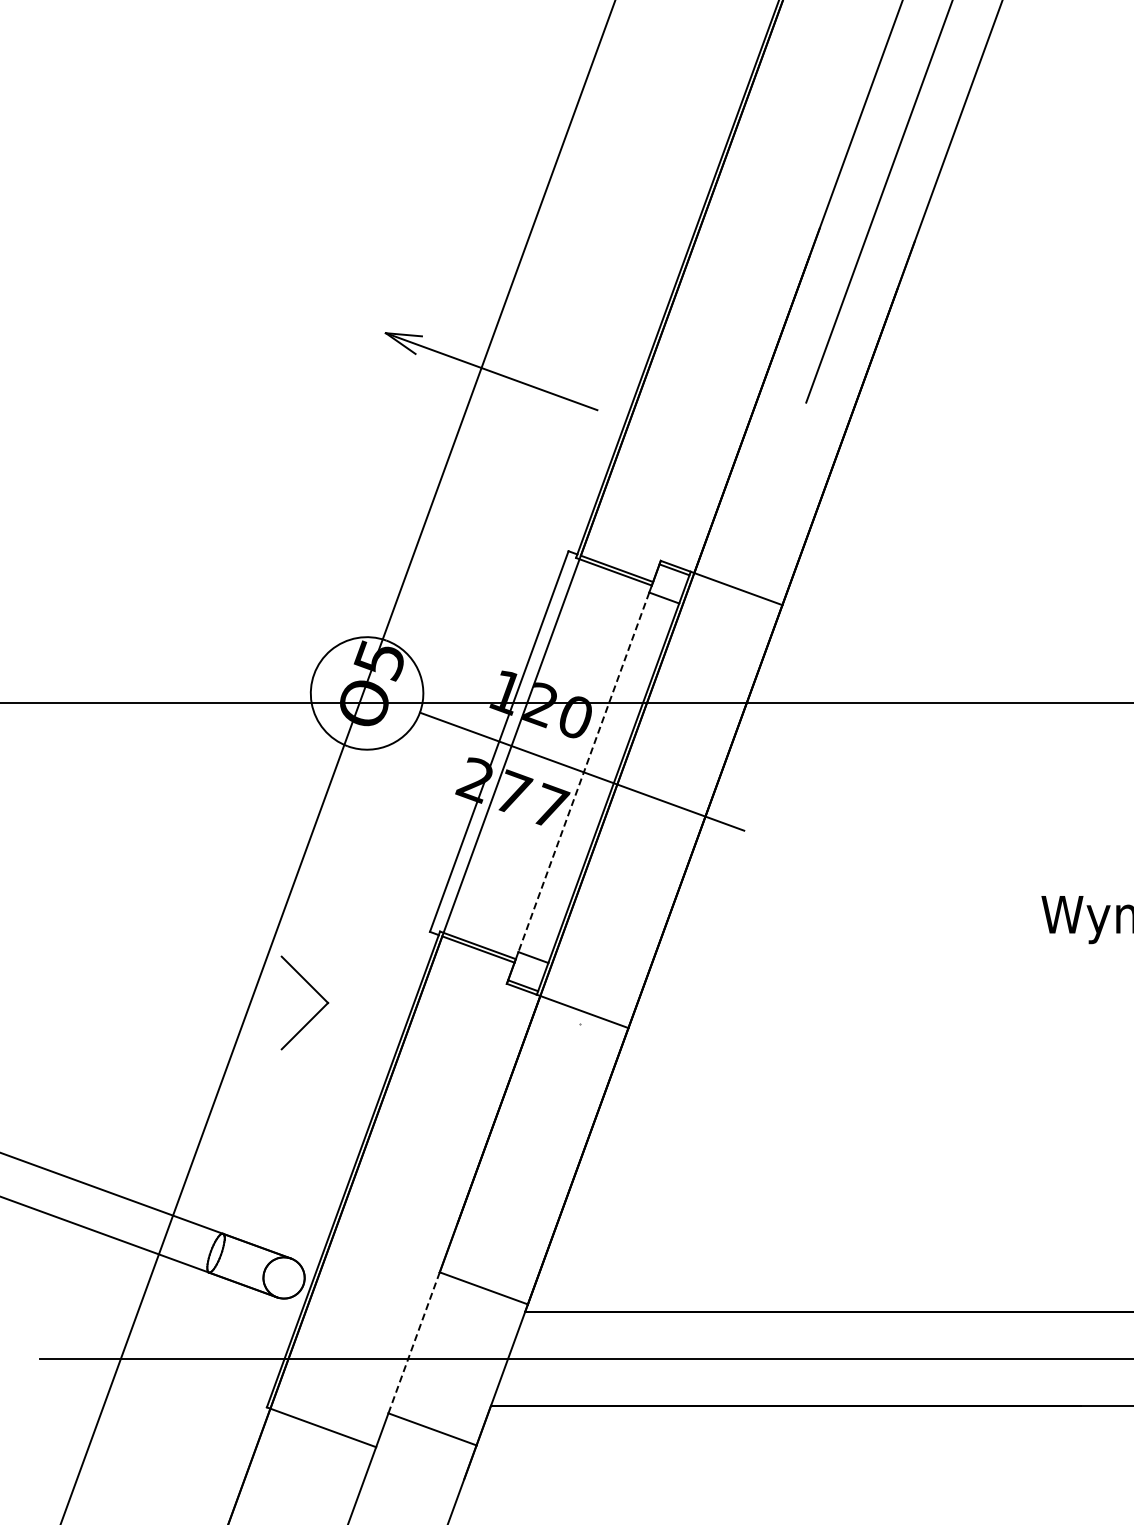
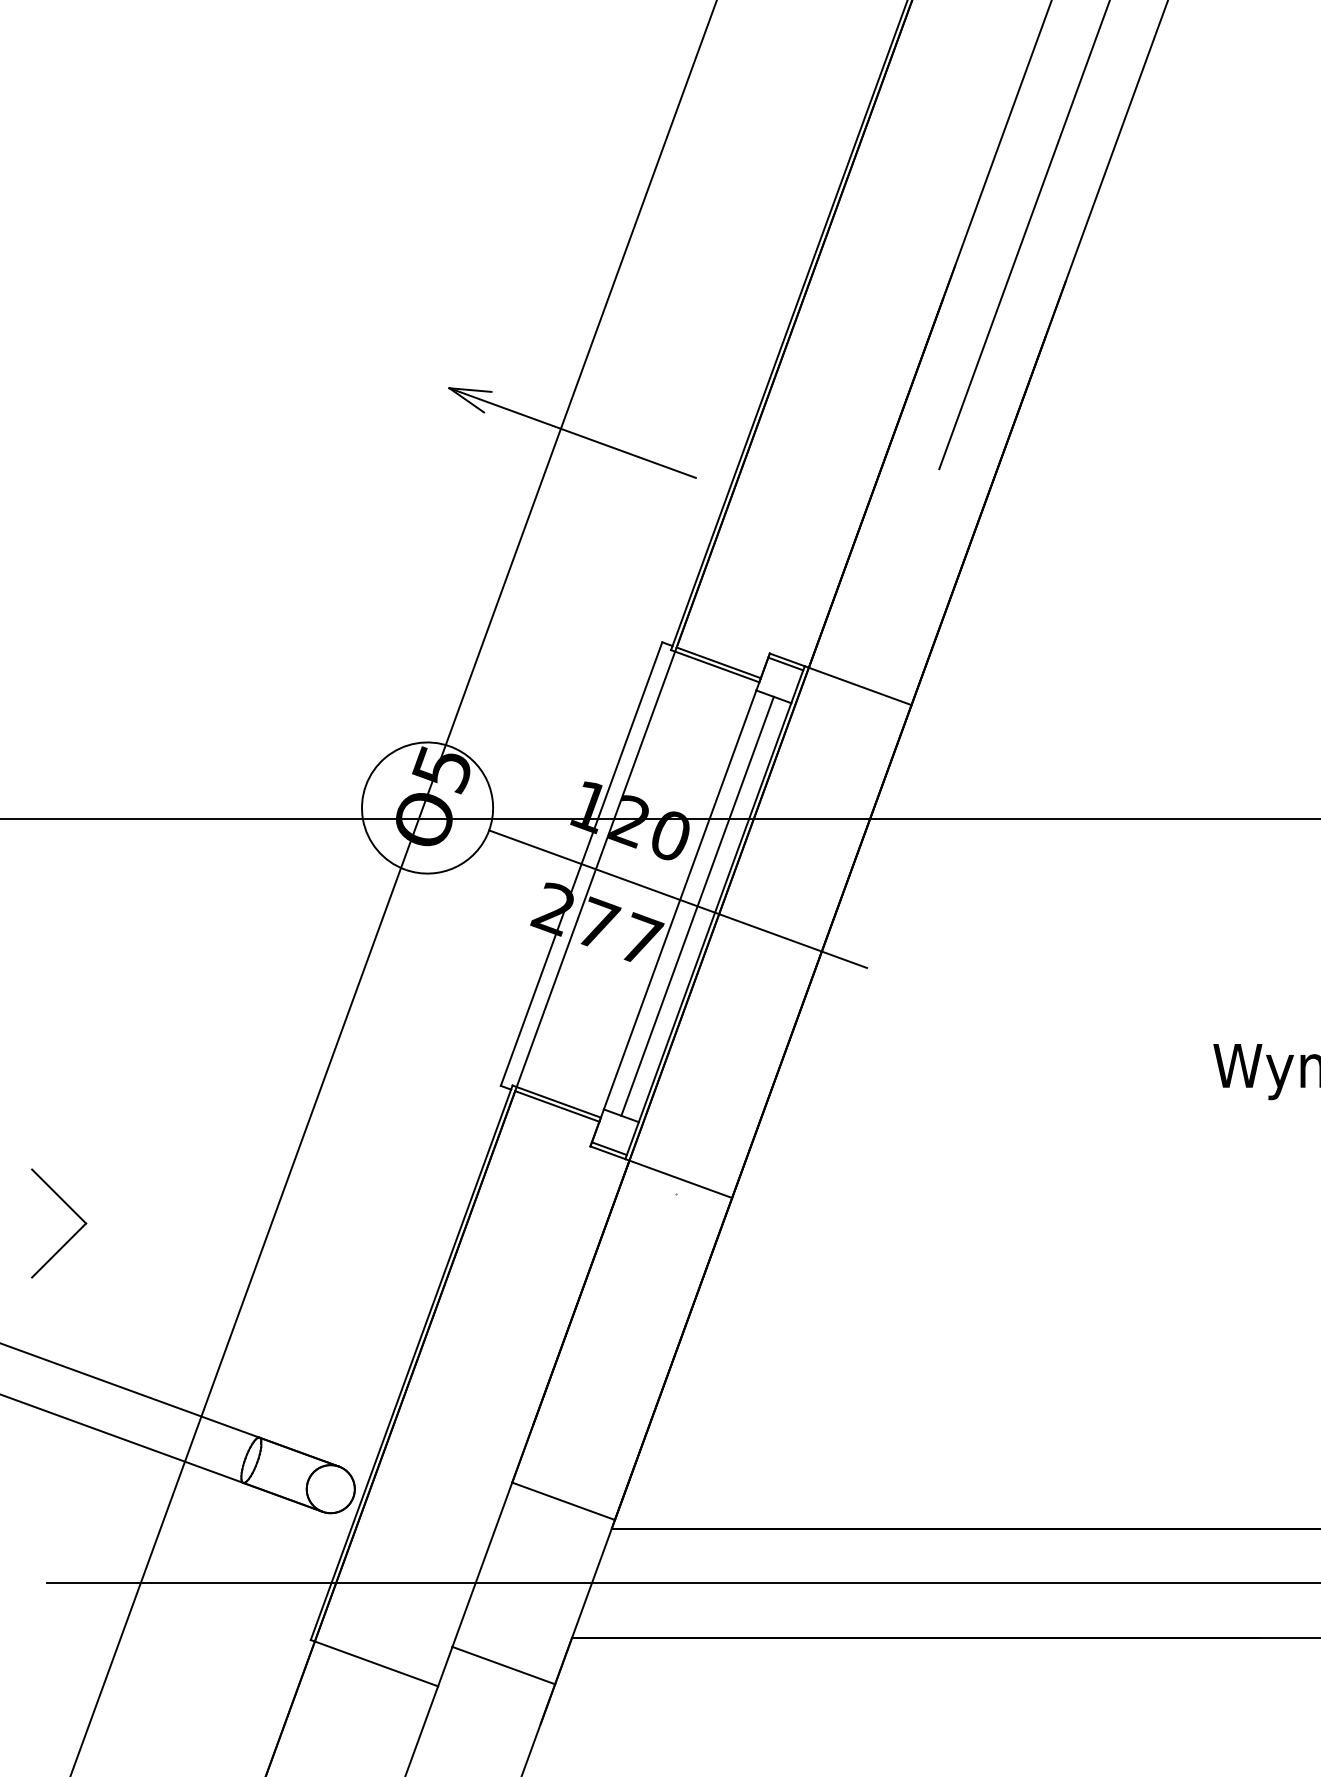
line: (583, 772) -> (679, 900), dashed -> solid
line: (598, 777) -> (697, 905), added
part: (315, 991) -> (71, 1210), moved
line: (413, 1343) -> (481, 1565), dashed -> solid

